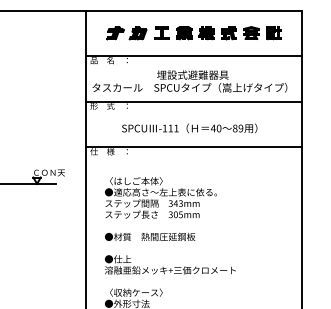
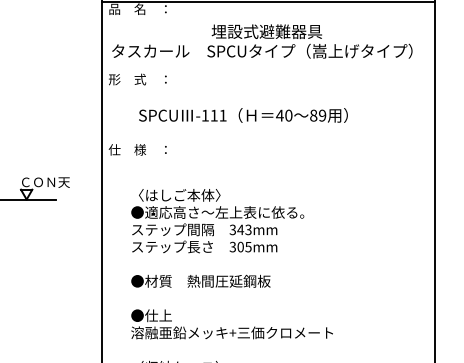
line: (194, 101) -> (269, 72), removed
text: (189, 128) -> (243, 115), moved
line: (194, 147) -> (269, 143), removed

